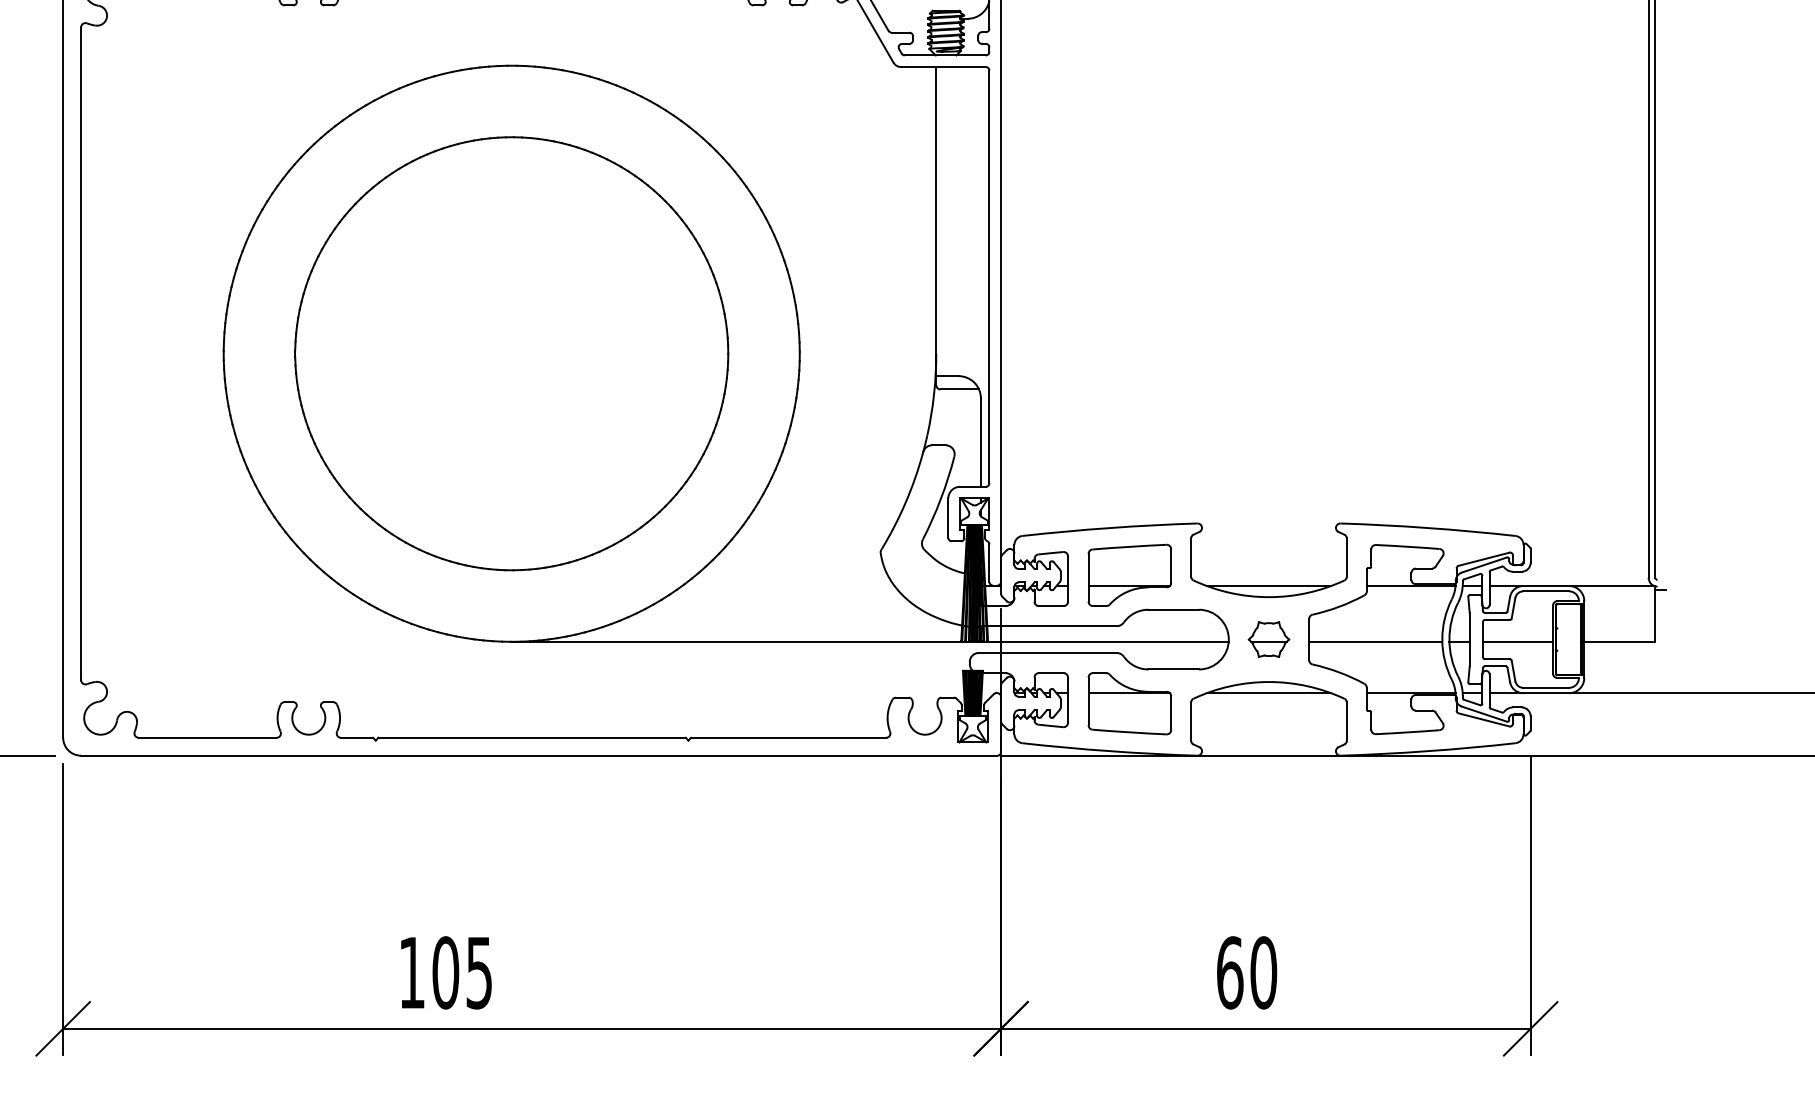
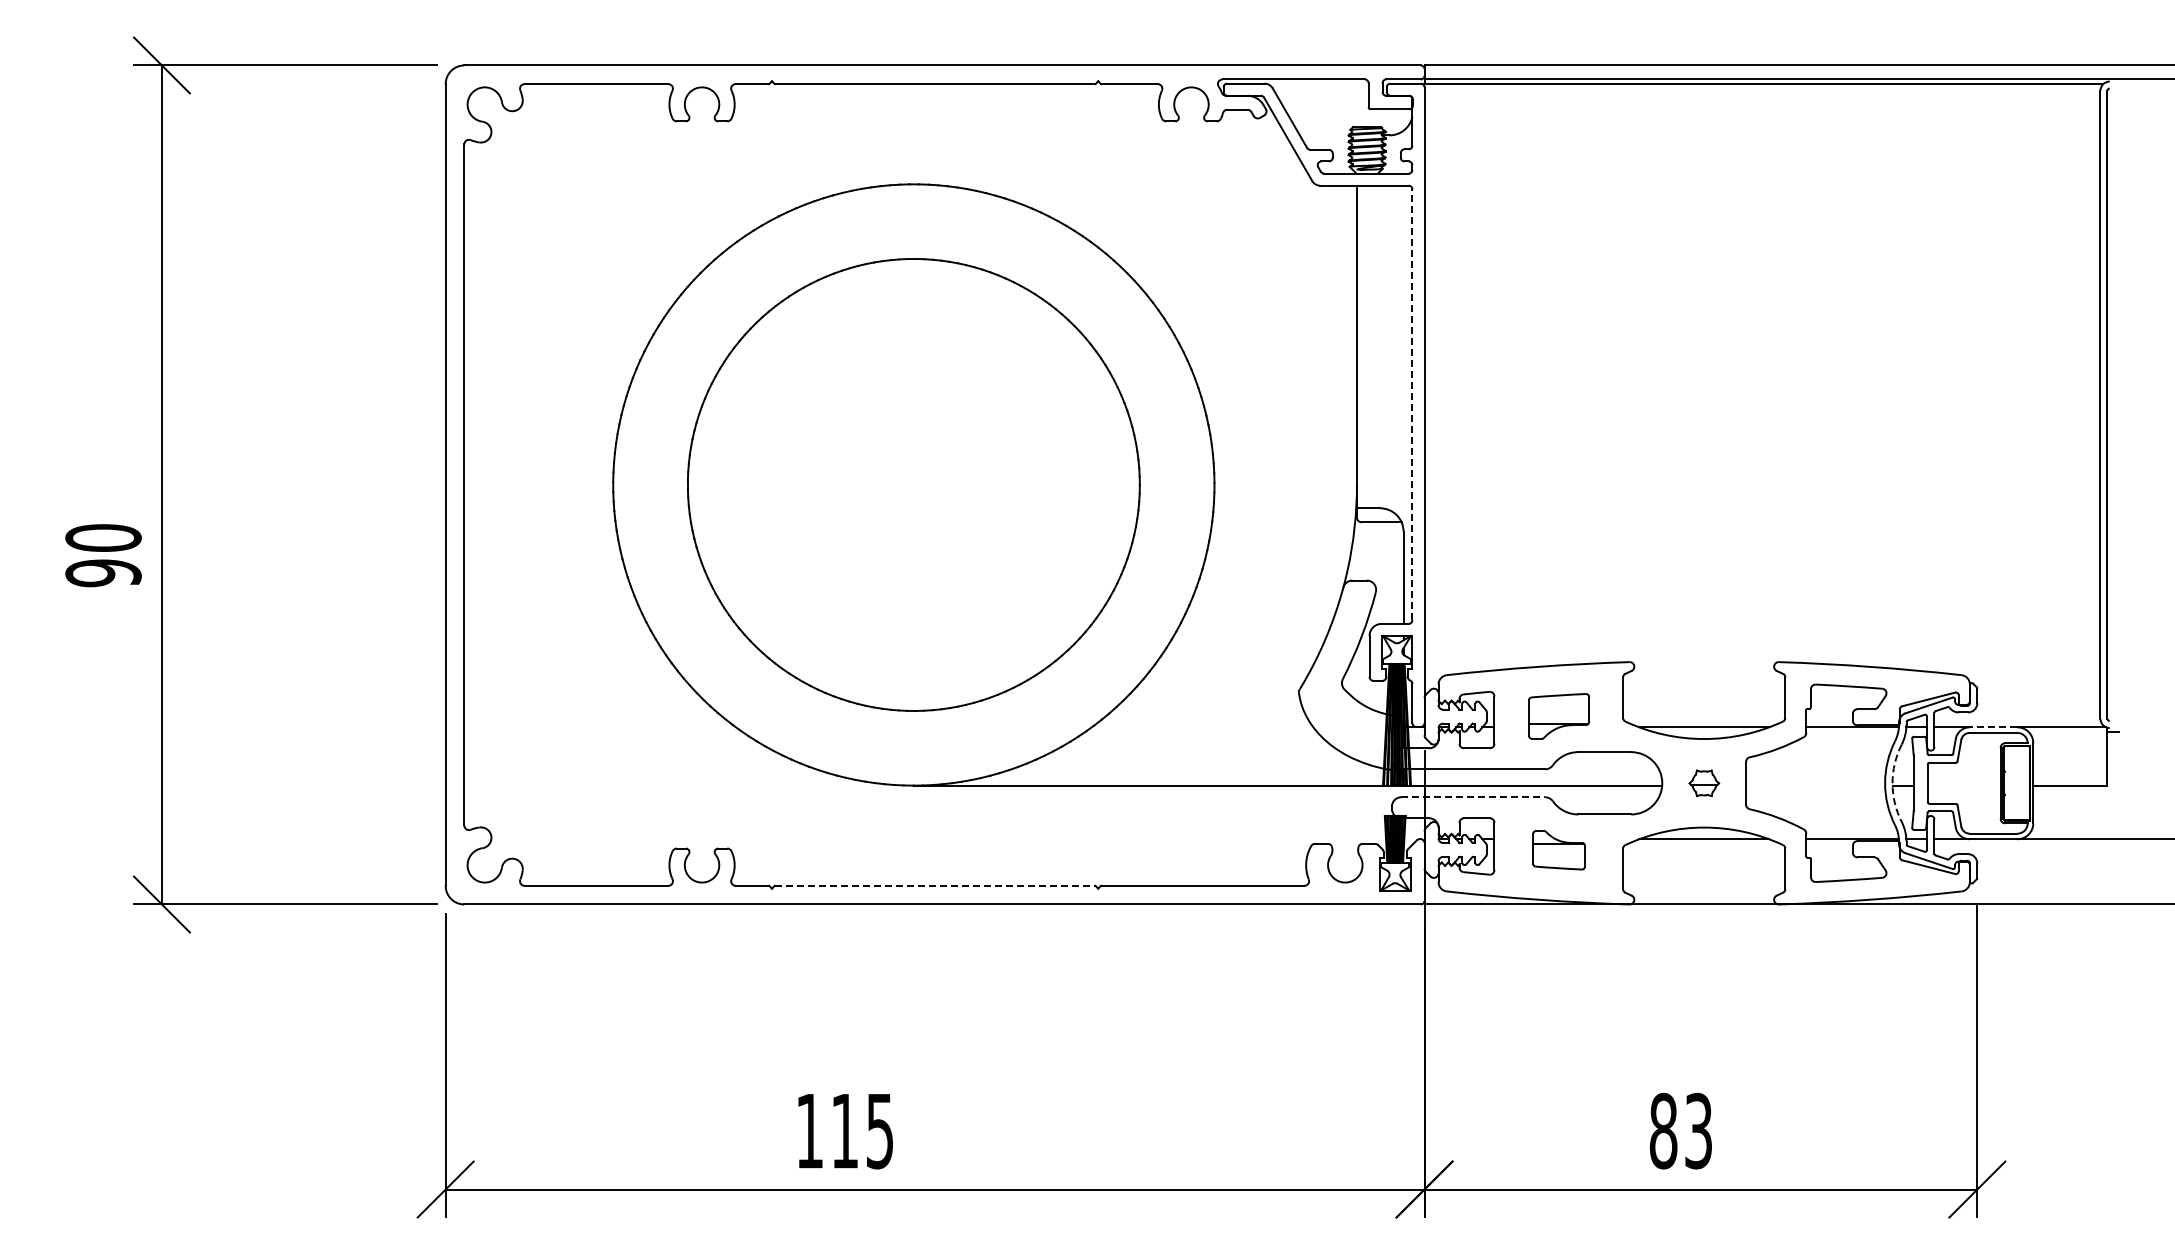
line: (989, 276) -> (1412, 404), solid -> dashed
part: (1129, 575) -> (1558, 716), size x0.7
line: (1546, 586) -> (1993, 727), solid -> dashed
part: (1269, 639) -> (1704, 783), size x0.7
arc: (1449, 639) -> (1892, 783), solid -> dashed
line: (1375, 641) -> (1815, 785), removed
line: (1517, 641) -> (1963, 785), removed
line: (1047, 653) -> (1473, 797), solid -> dashed
part: (1129, 703) -> (1558, 850), size x0.6
line: (532, 737) -> (935, 885), solid -> dashed
text: (445, 972) -> (844, 1130), 105 -> 115
text: (1247, 972) -> (1681, 1130), 60 -> 83

